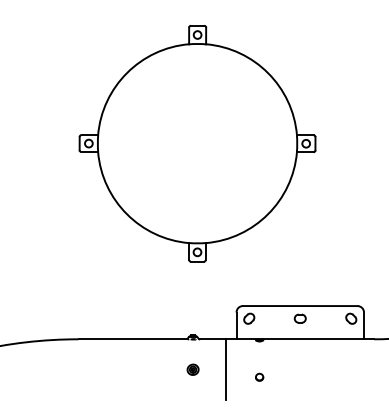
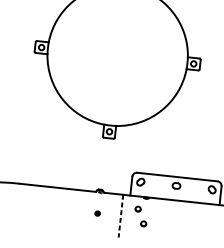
part: (249, 356) -> (138, 208), added
part: (192, 369) -> (97, 213), size x0.6
line: (226, 369) -> (121, 215), solid -> dashed

